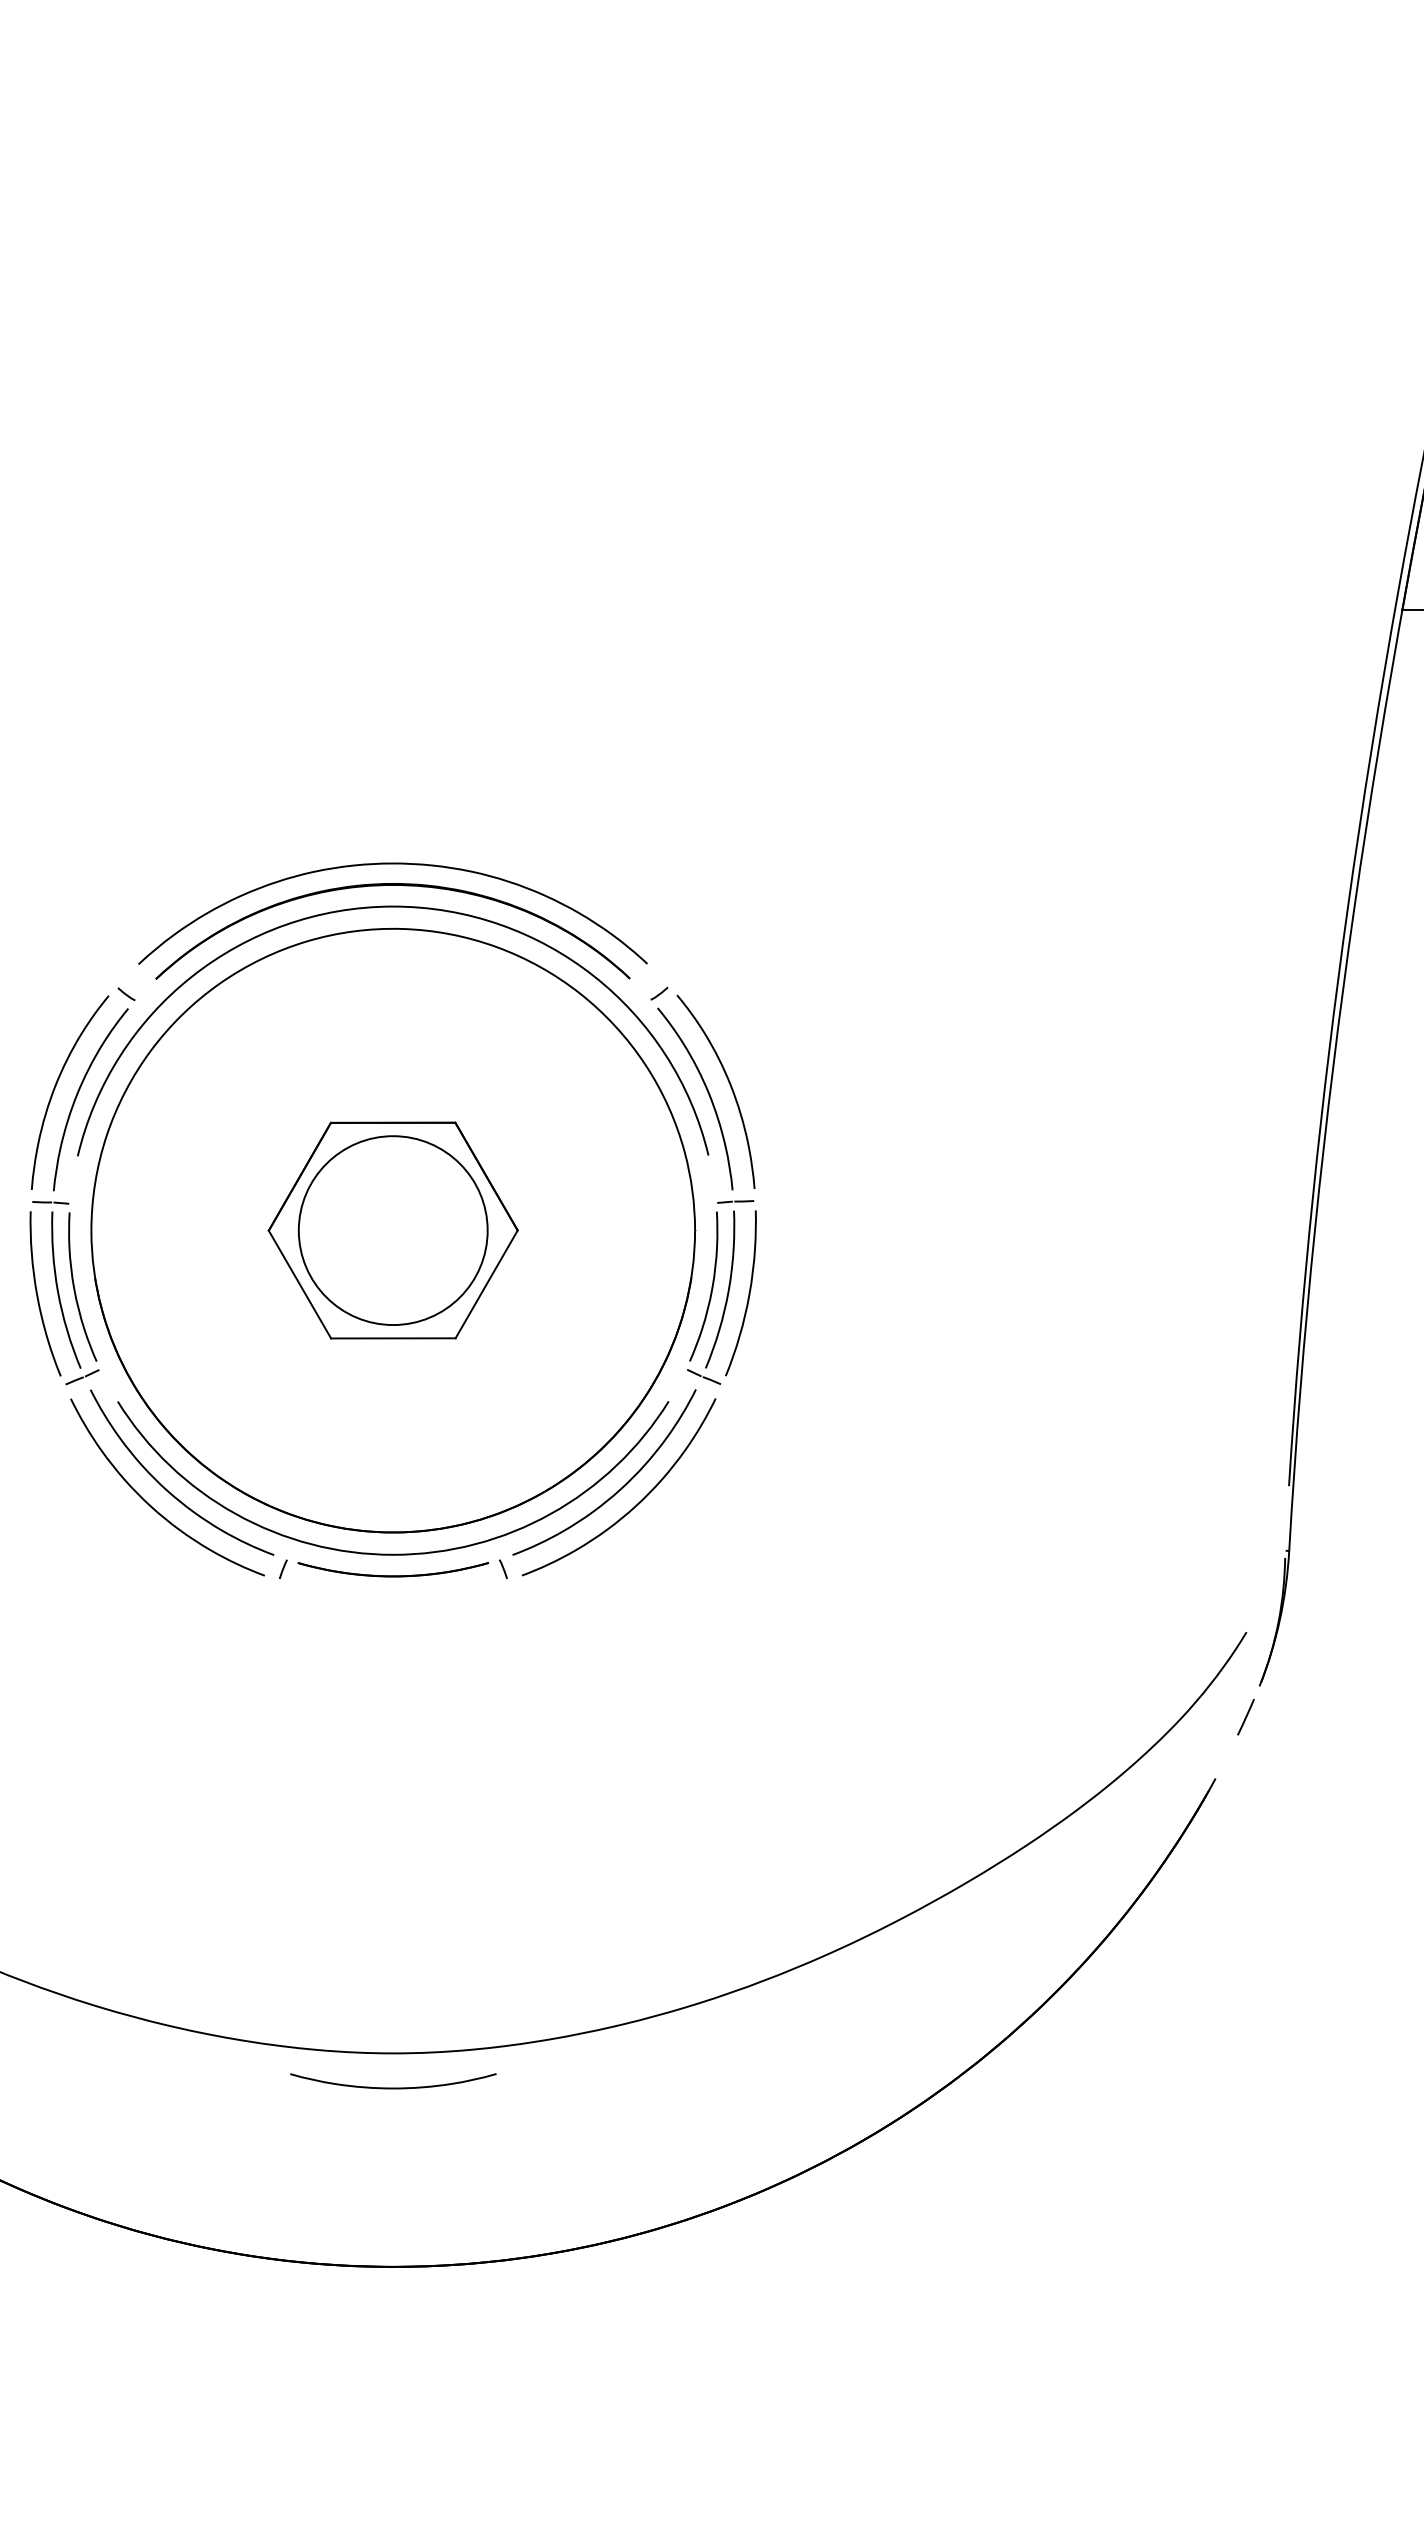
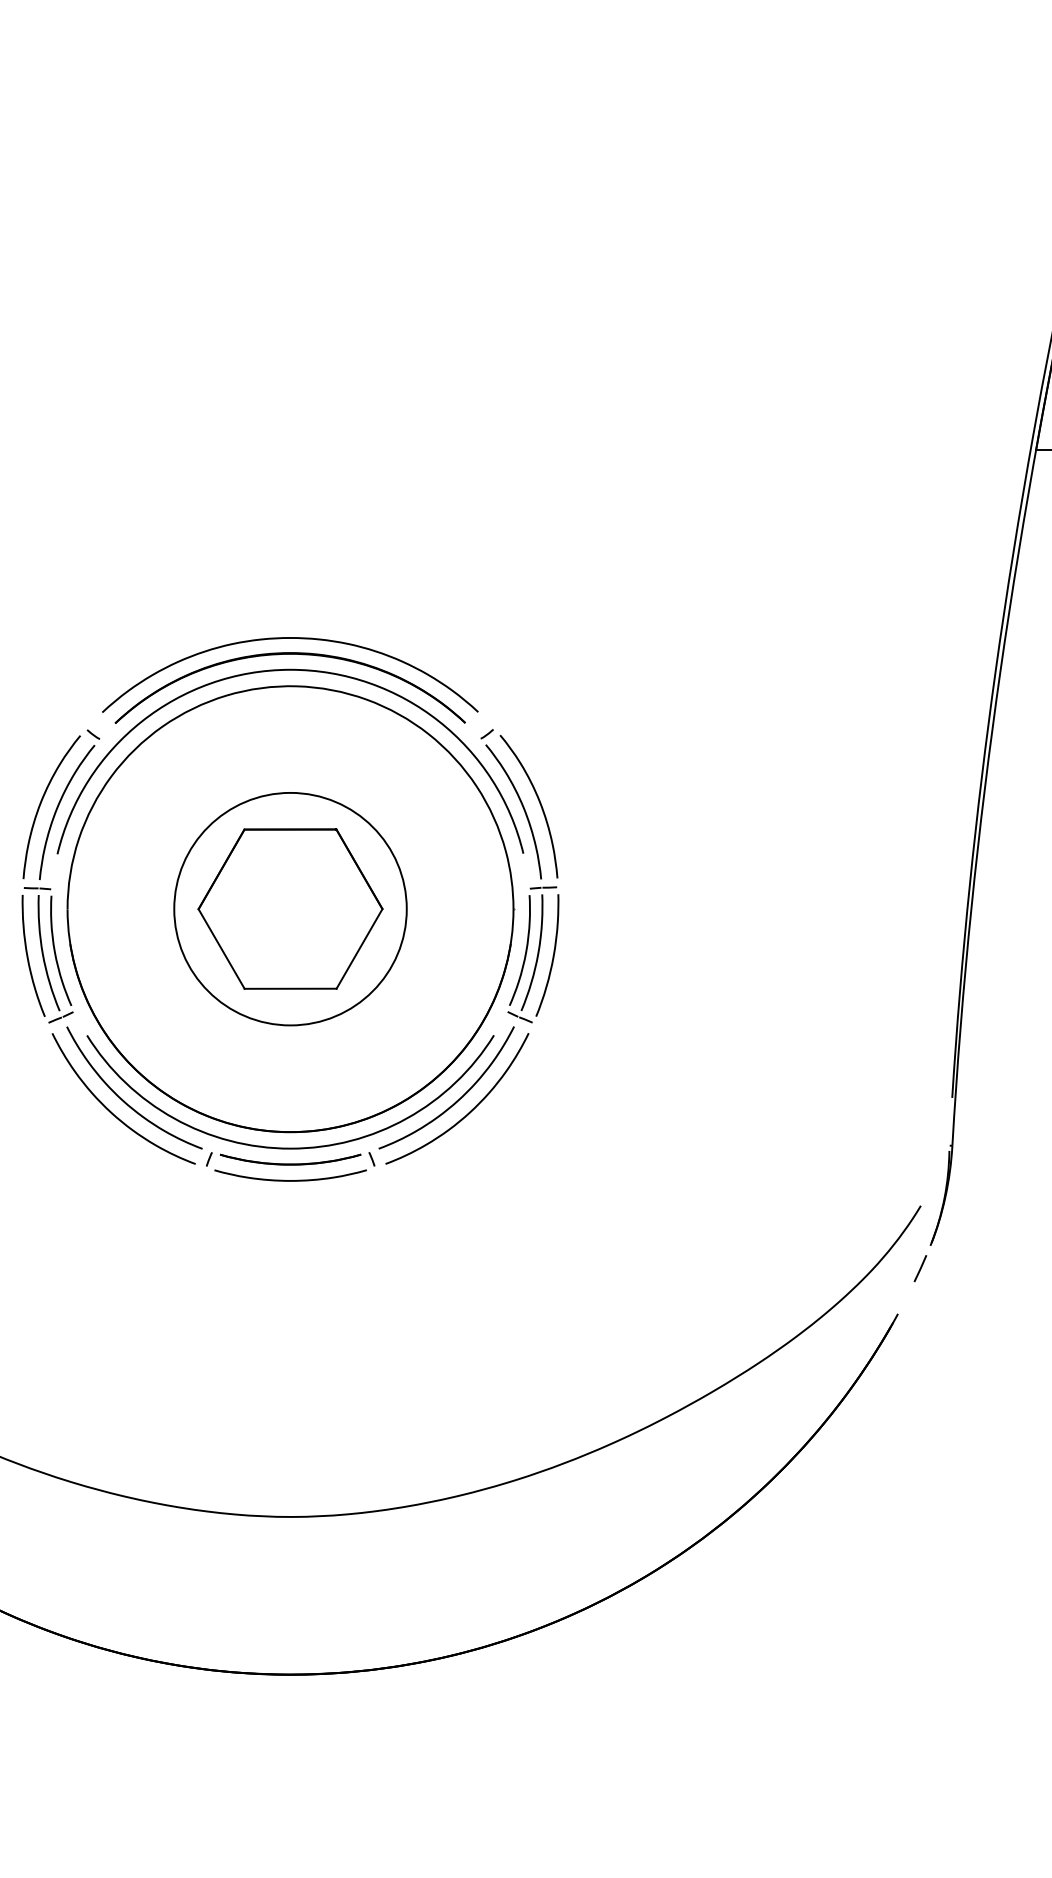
circle: (392, 1230) -> (289, 909), size x1.67
curve: (393, 2087) -> (290, 1180), moved

